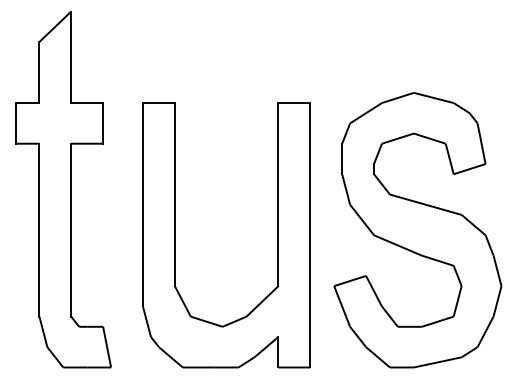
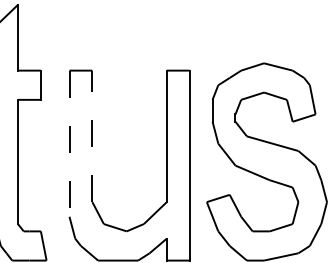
line: (174, 194) -> (92, 136), solid -> dashed
line: (142, 204) -> (69, 143), solid -> dashed

